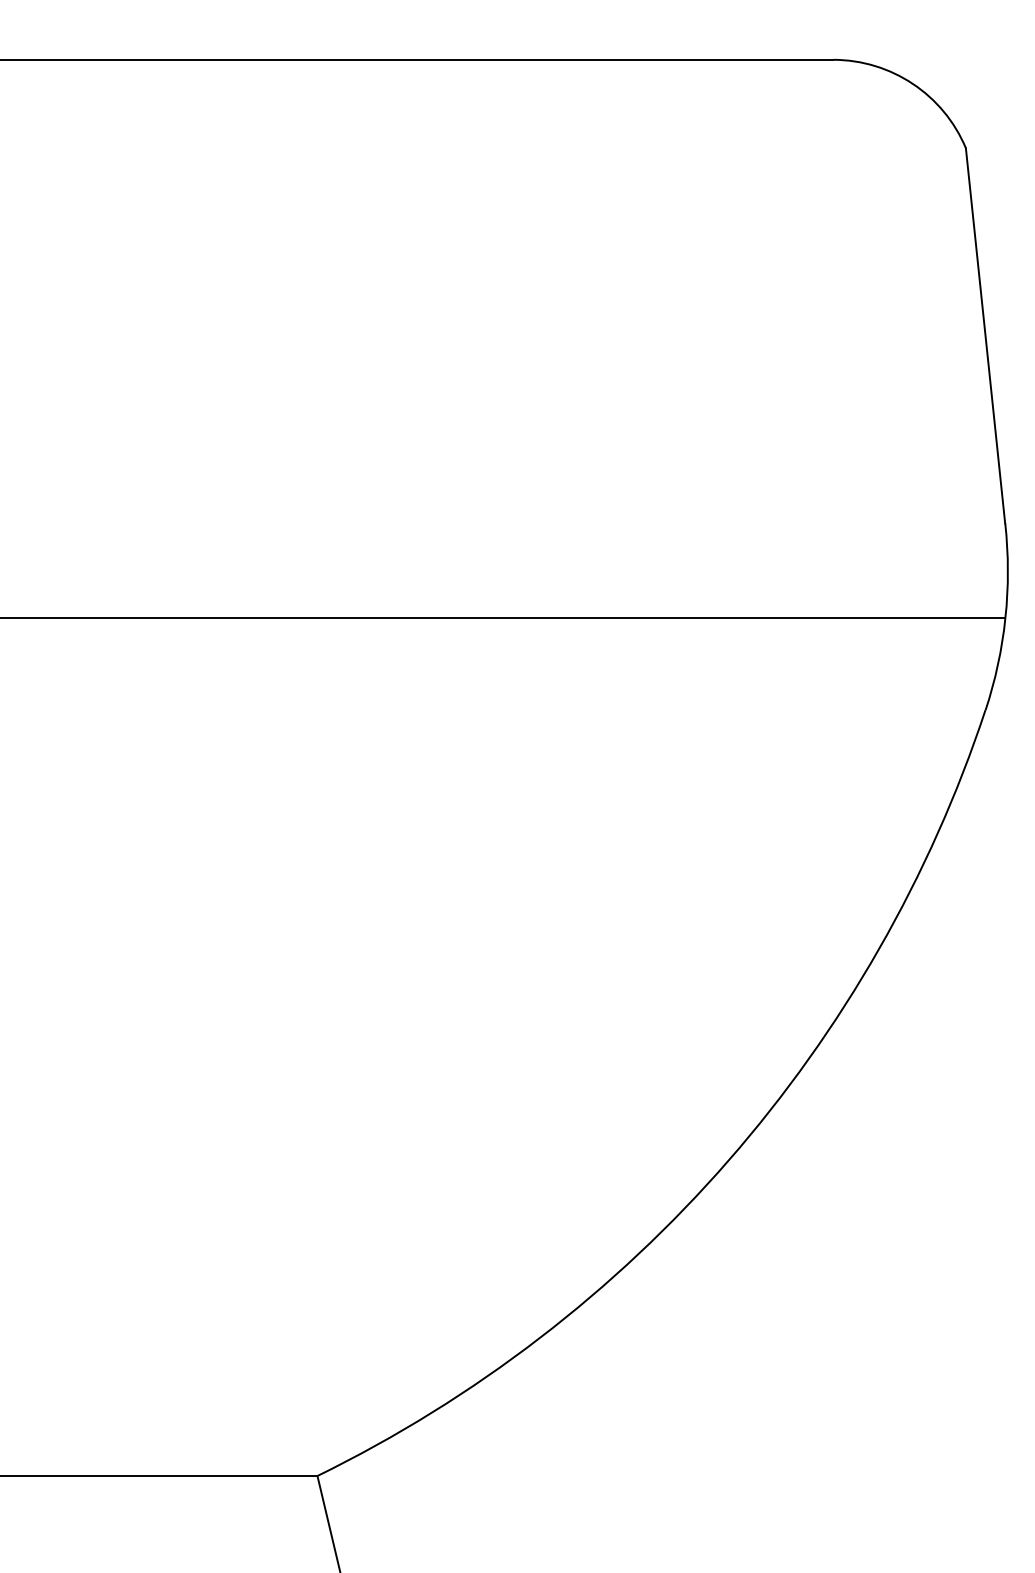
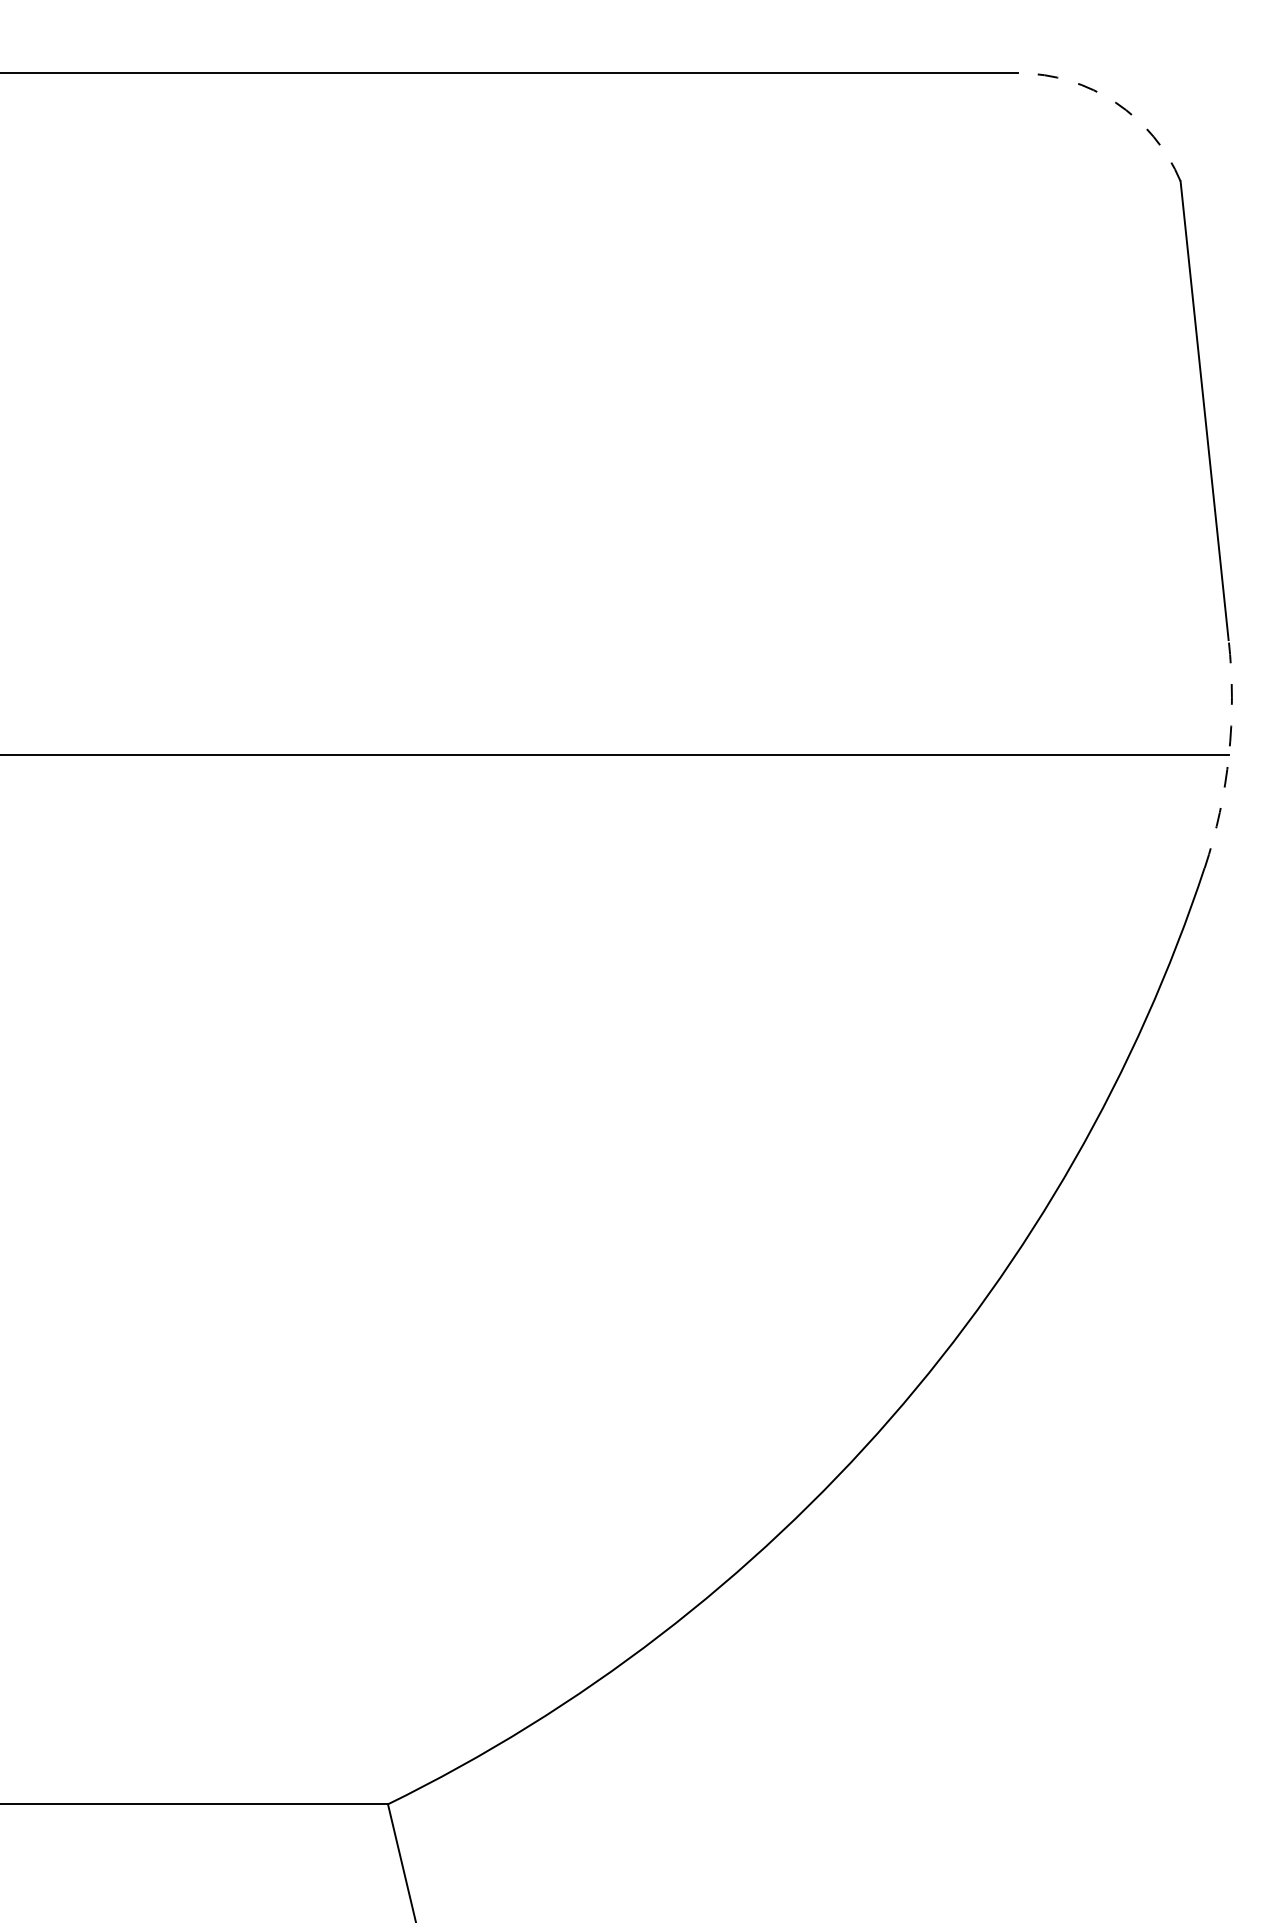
arc: (912, 83) -> (1115, 102), solid -> dashed
arc: (1005, 617) -> (1228, 755), solid -> dashed

